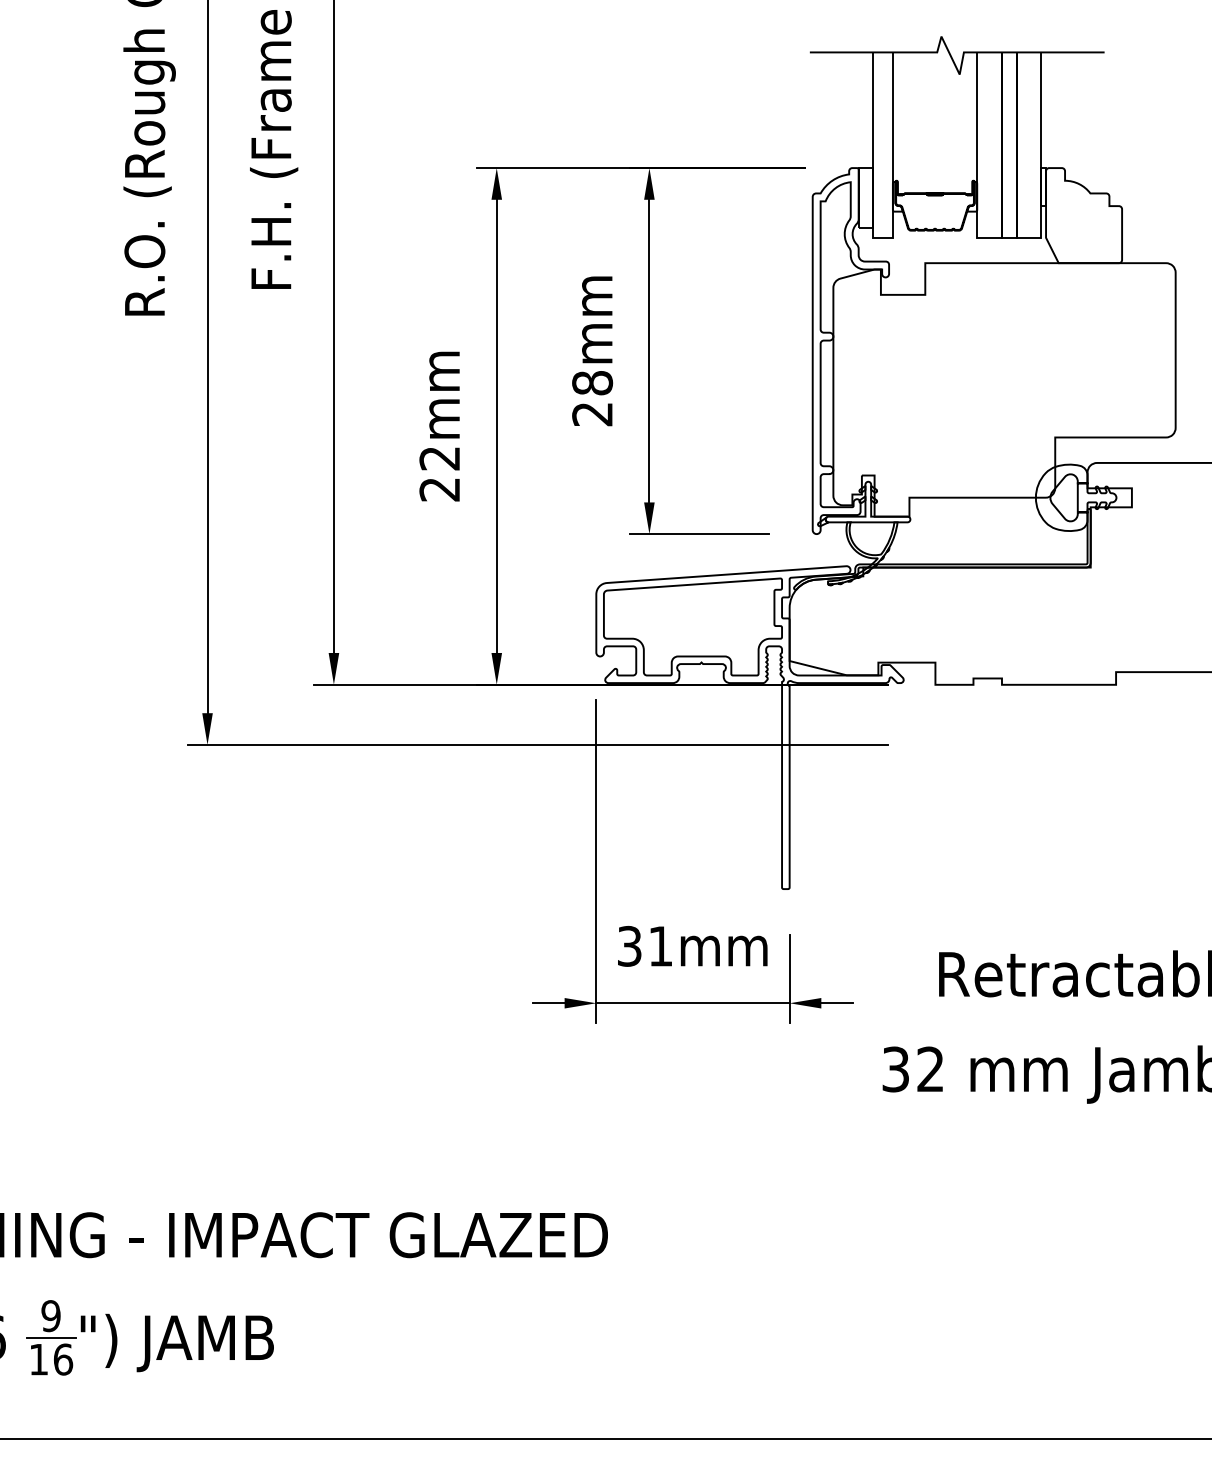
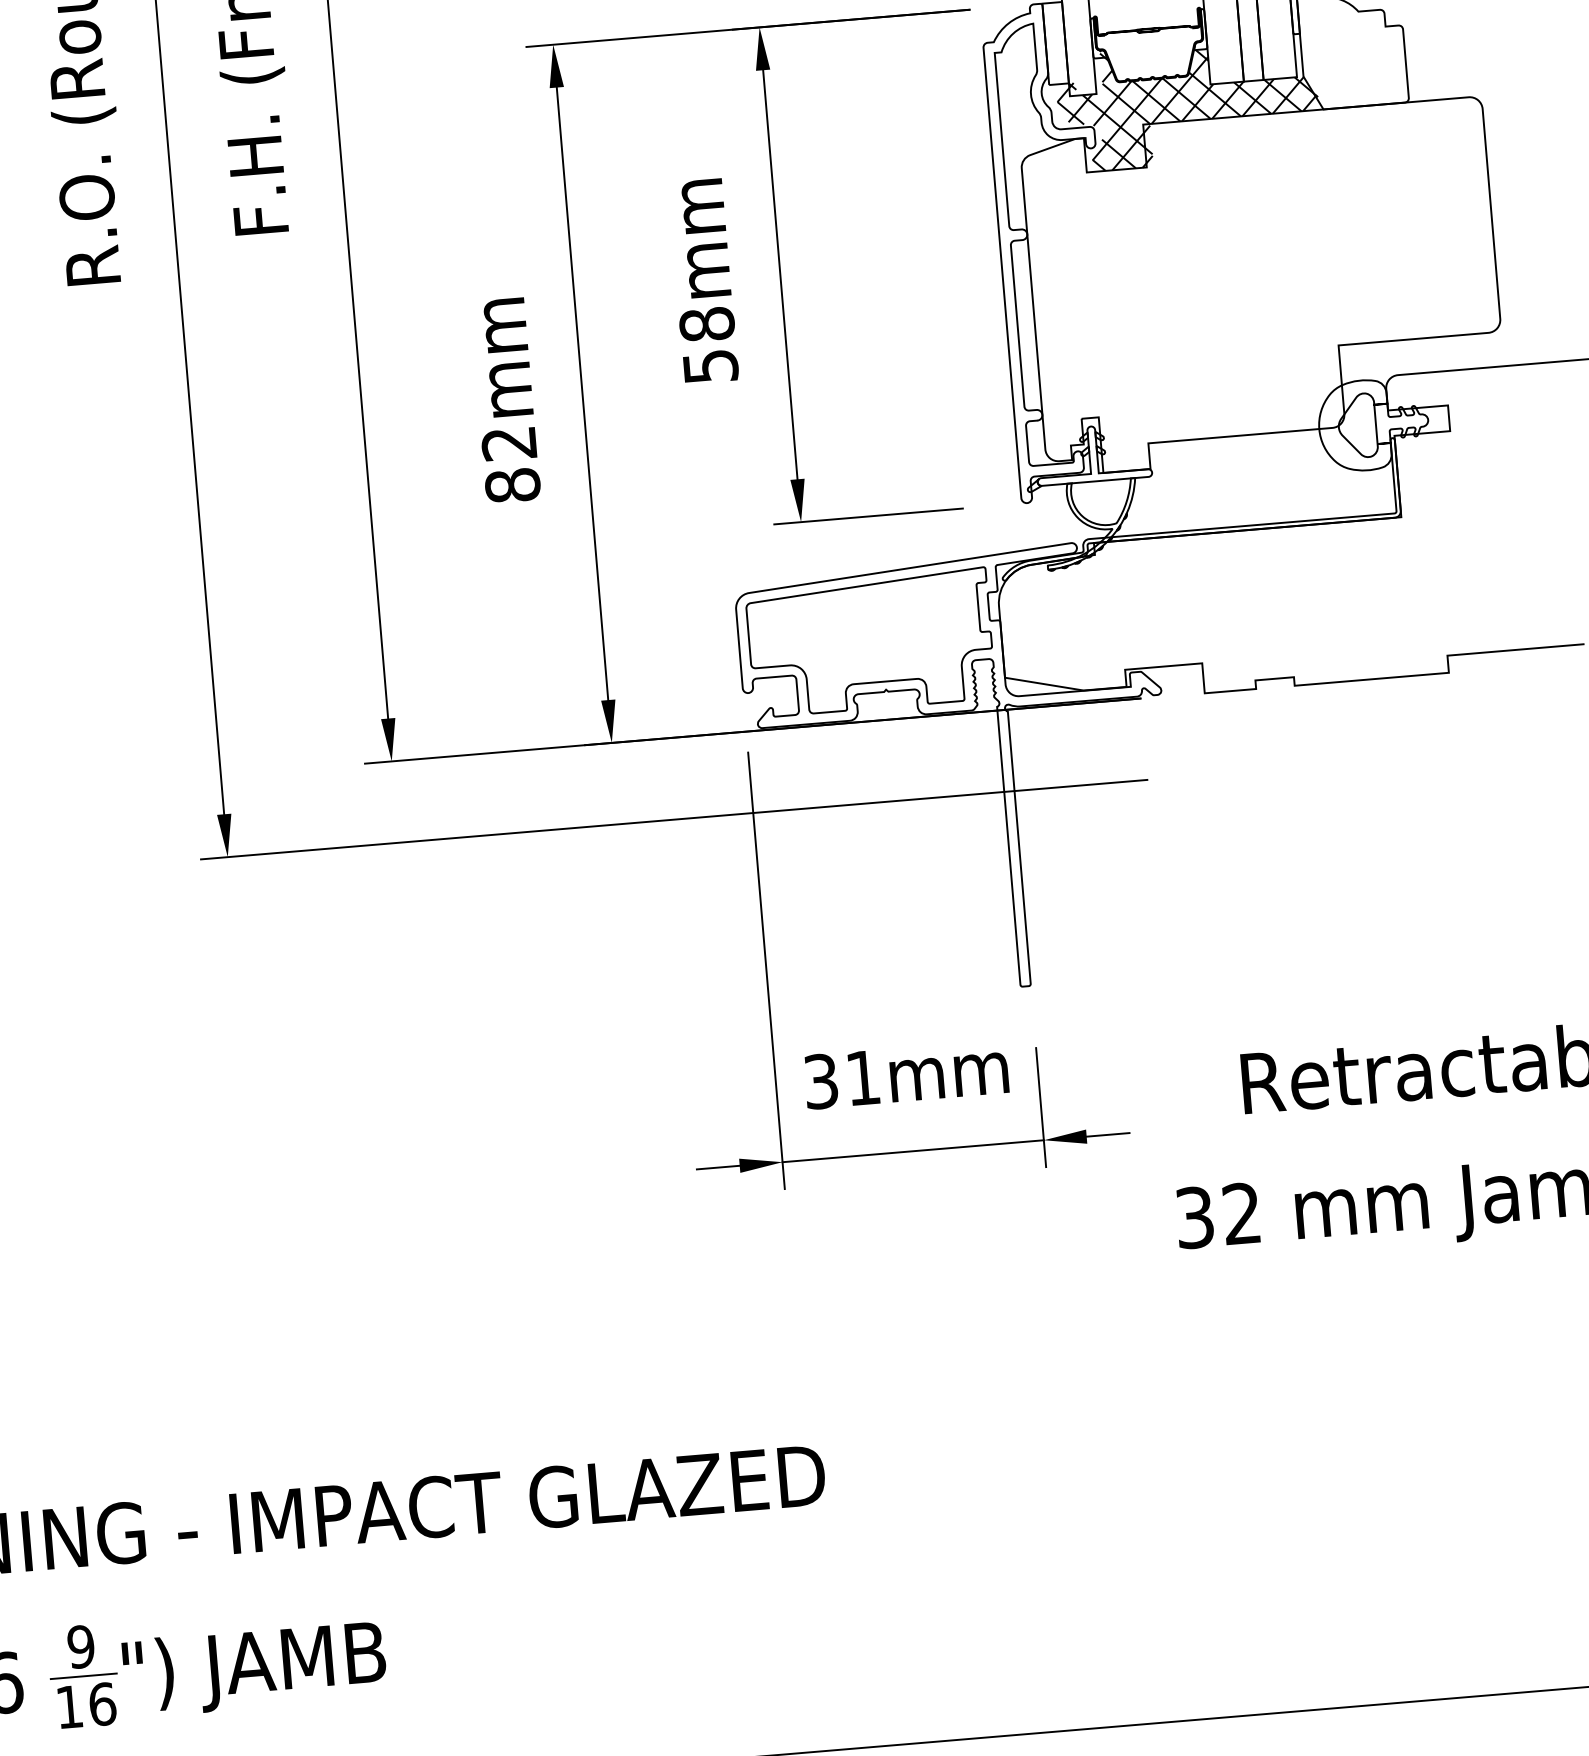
hatch: (959, 250) -> (1187, 103), added
text: (592, 414) -> (710, 366), 28mm -> 58mm
text: (439, 489) -> (512, 485), 22mm -> 82mm

